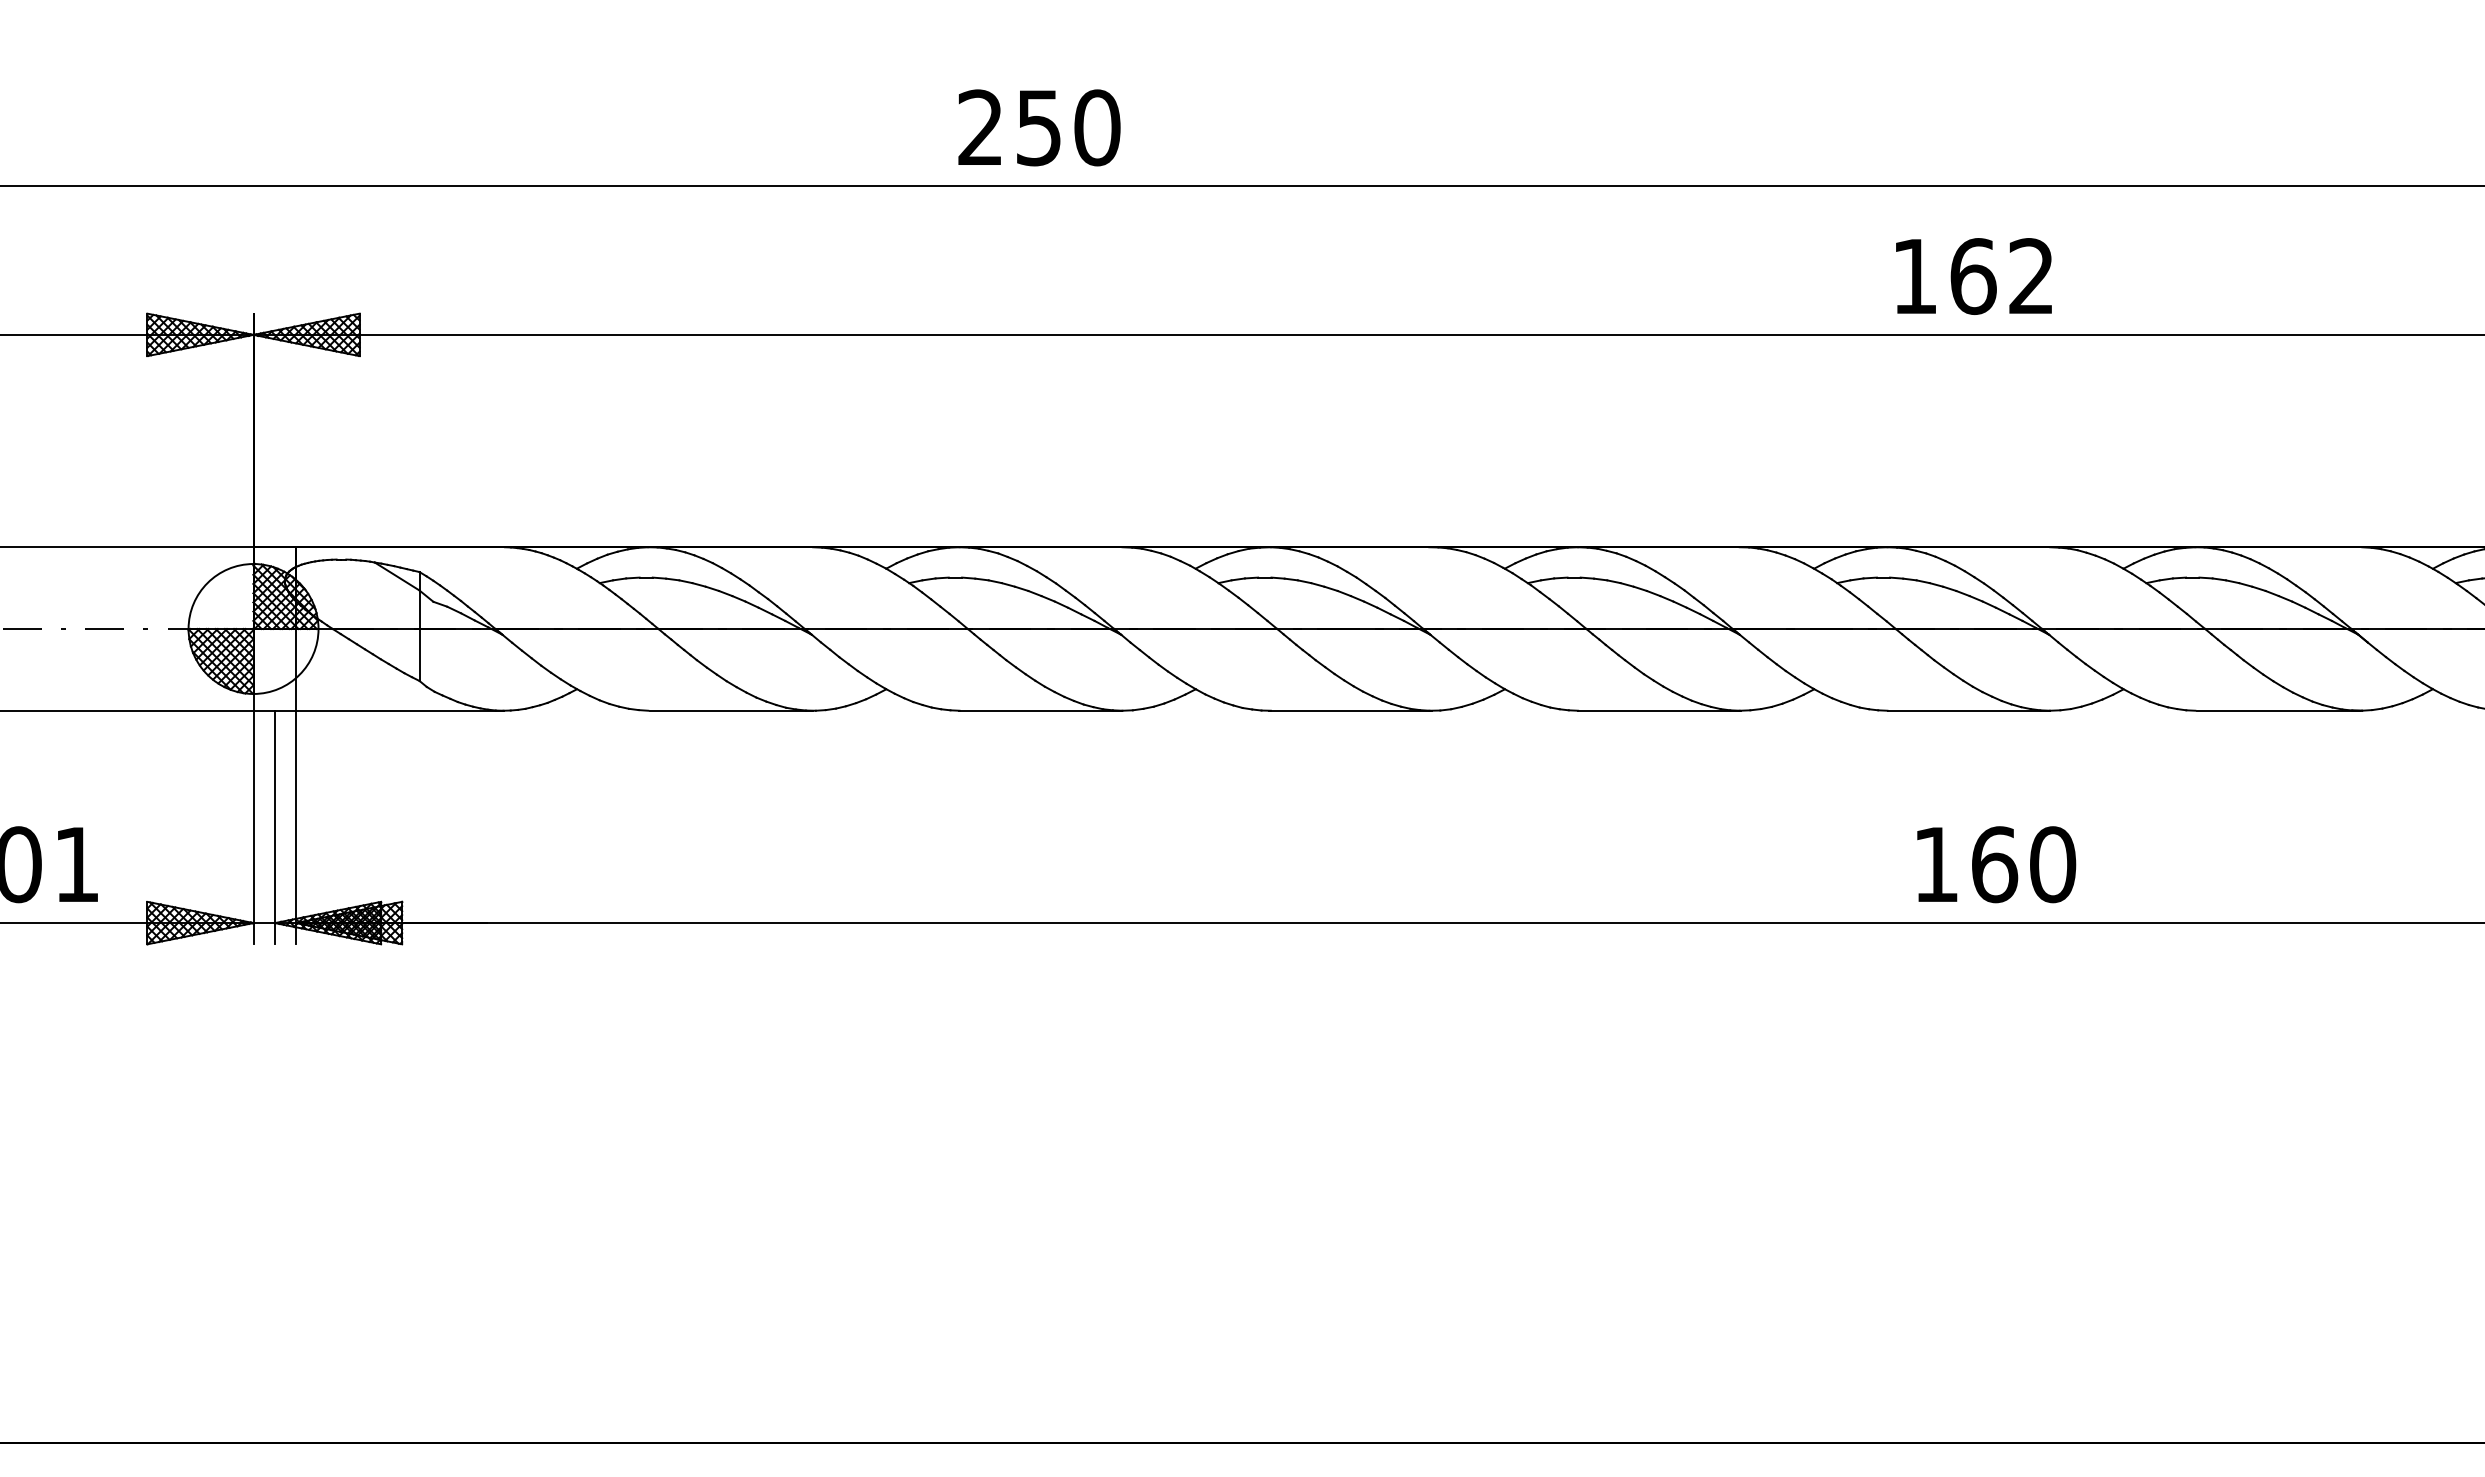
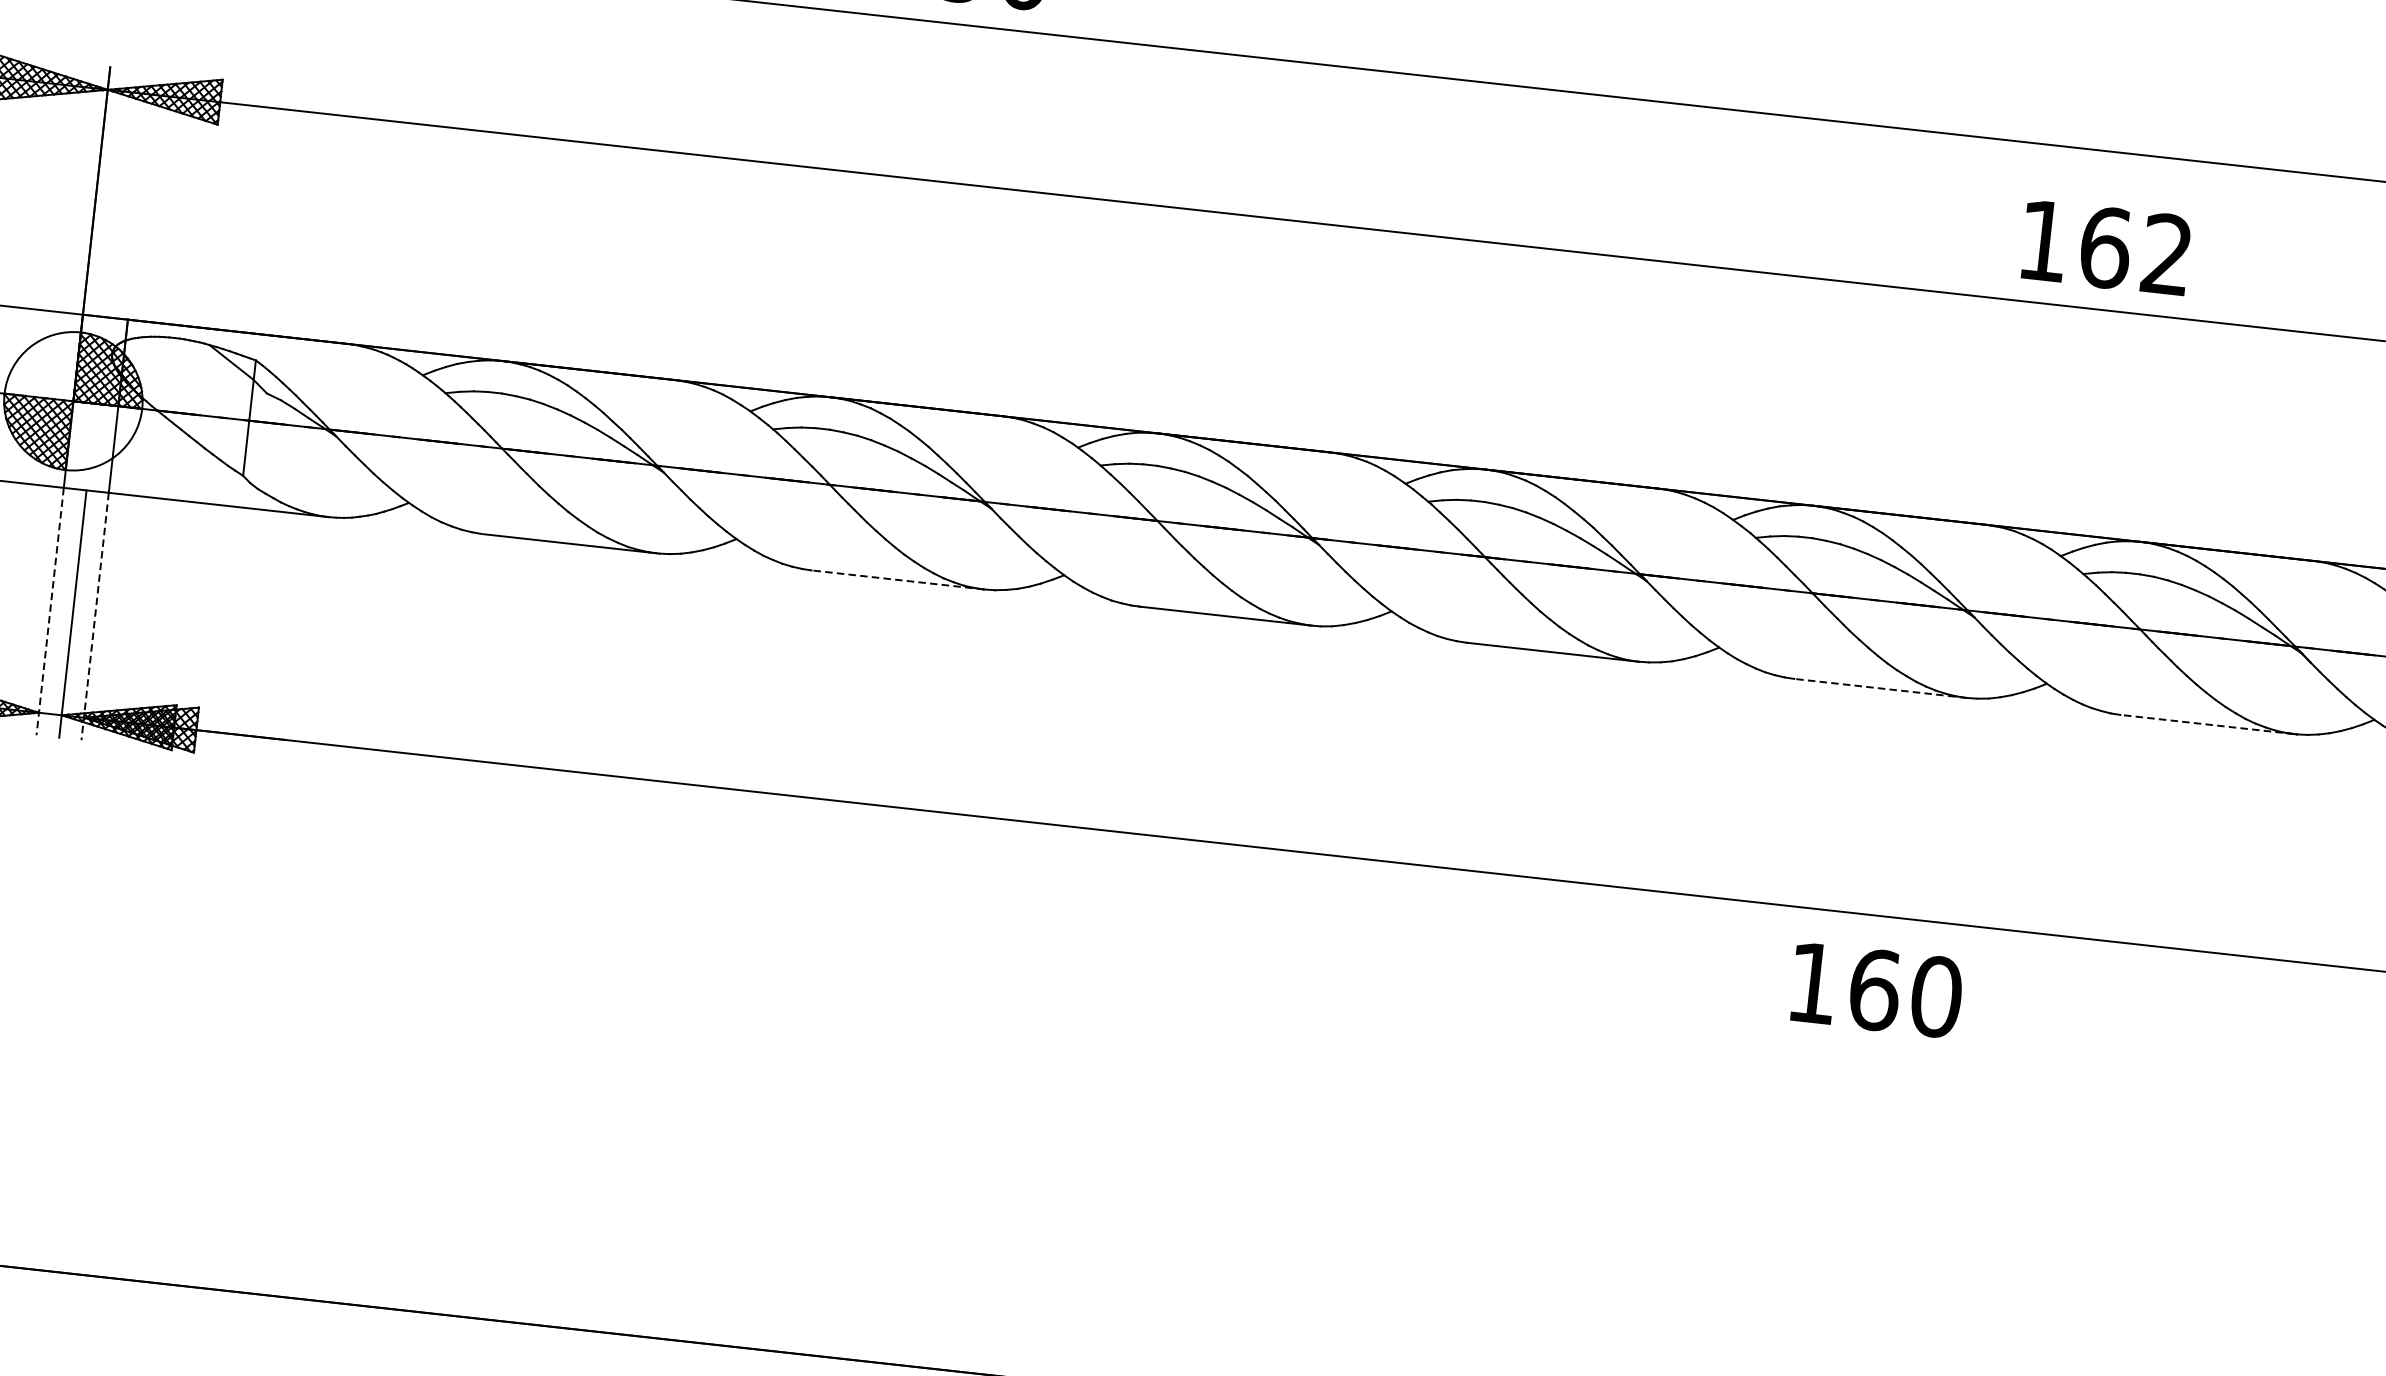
text: (1973, 276) -> (2105, 247), moved
line: (1040, 710) -> (897, 579), solid -> dashed
line: (1968, 710) -> (1880, 688), solid -> dashed
line: (2278, 710) -> (2208, 724), solid -> dashed
line: (253, 827) -> (50, 611), solid -> dashed
line: (296, 827) -> (95, 616), solid -> dashed
text: (1996, 864) -> (1876, 990), moved

